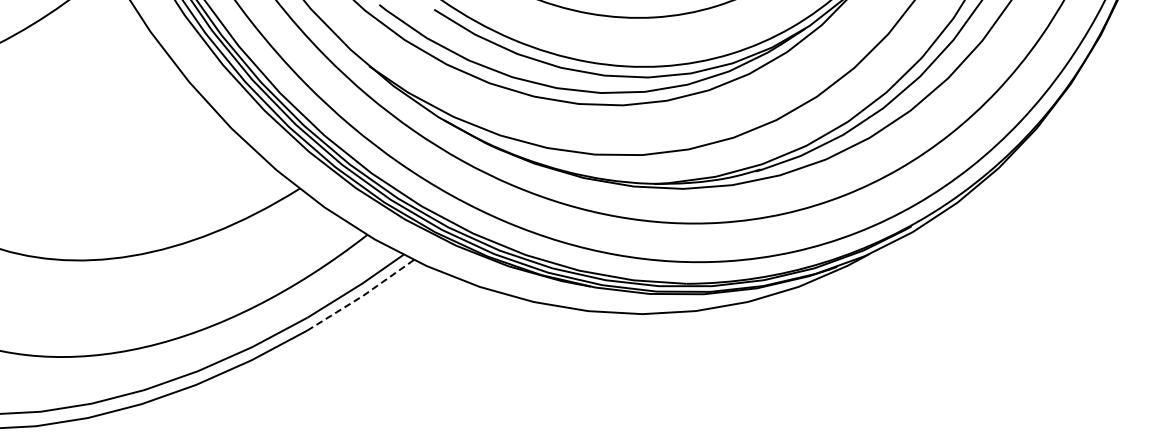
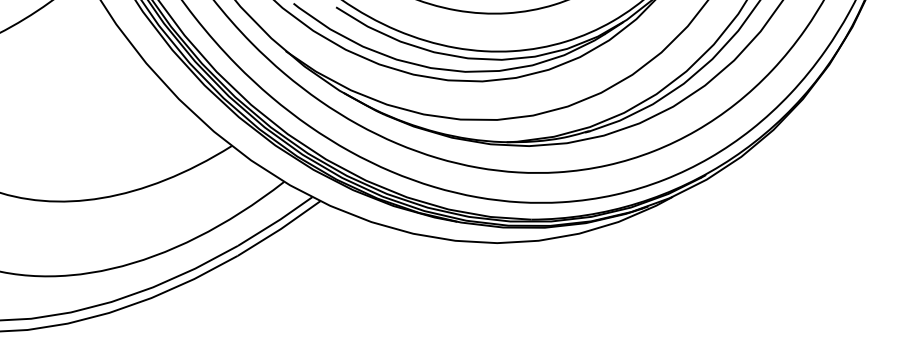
line: (362, 296) -> (280, 229), dashed -> solid

